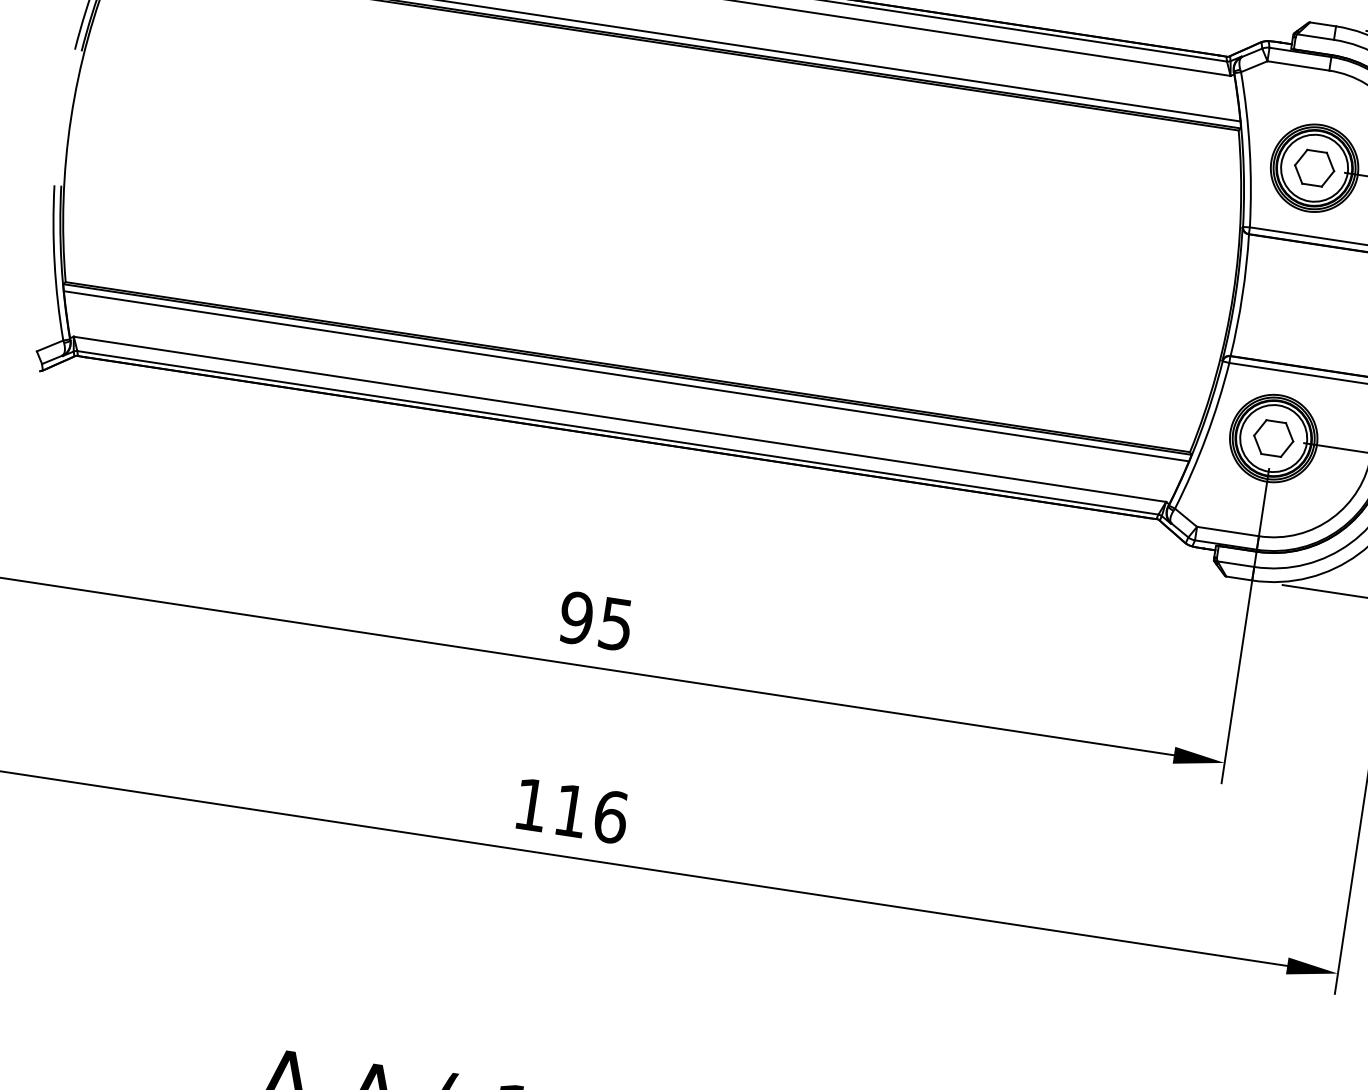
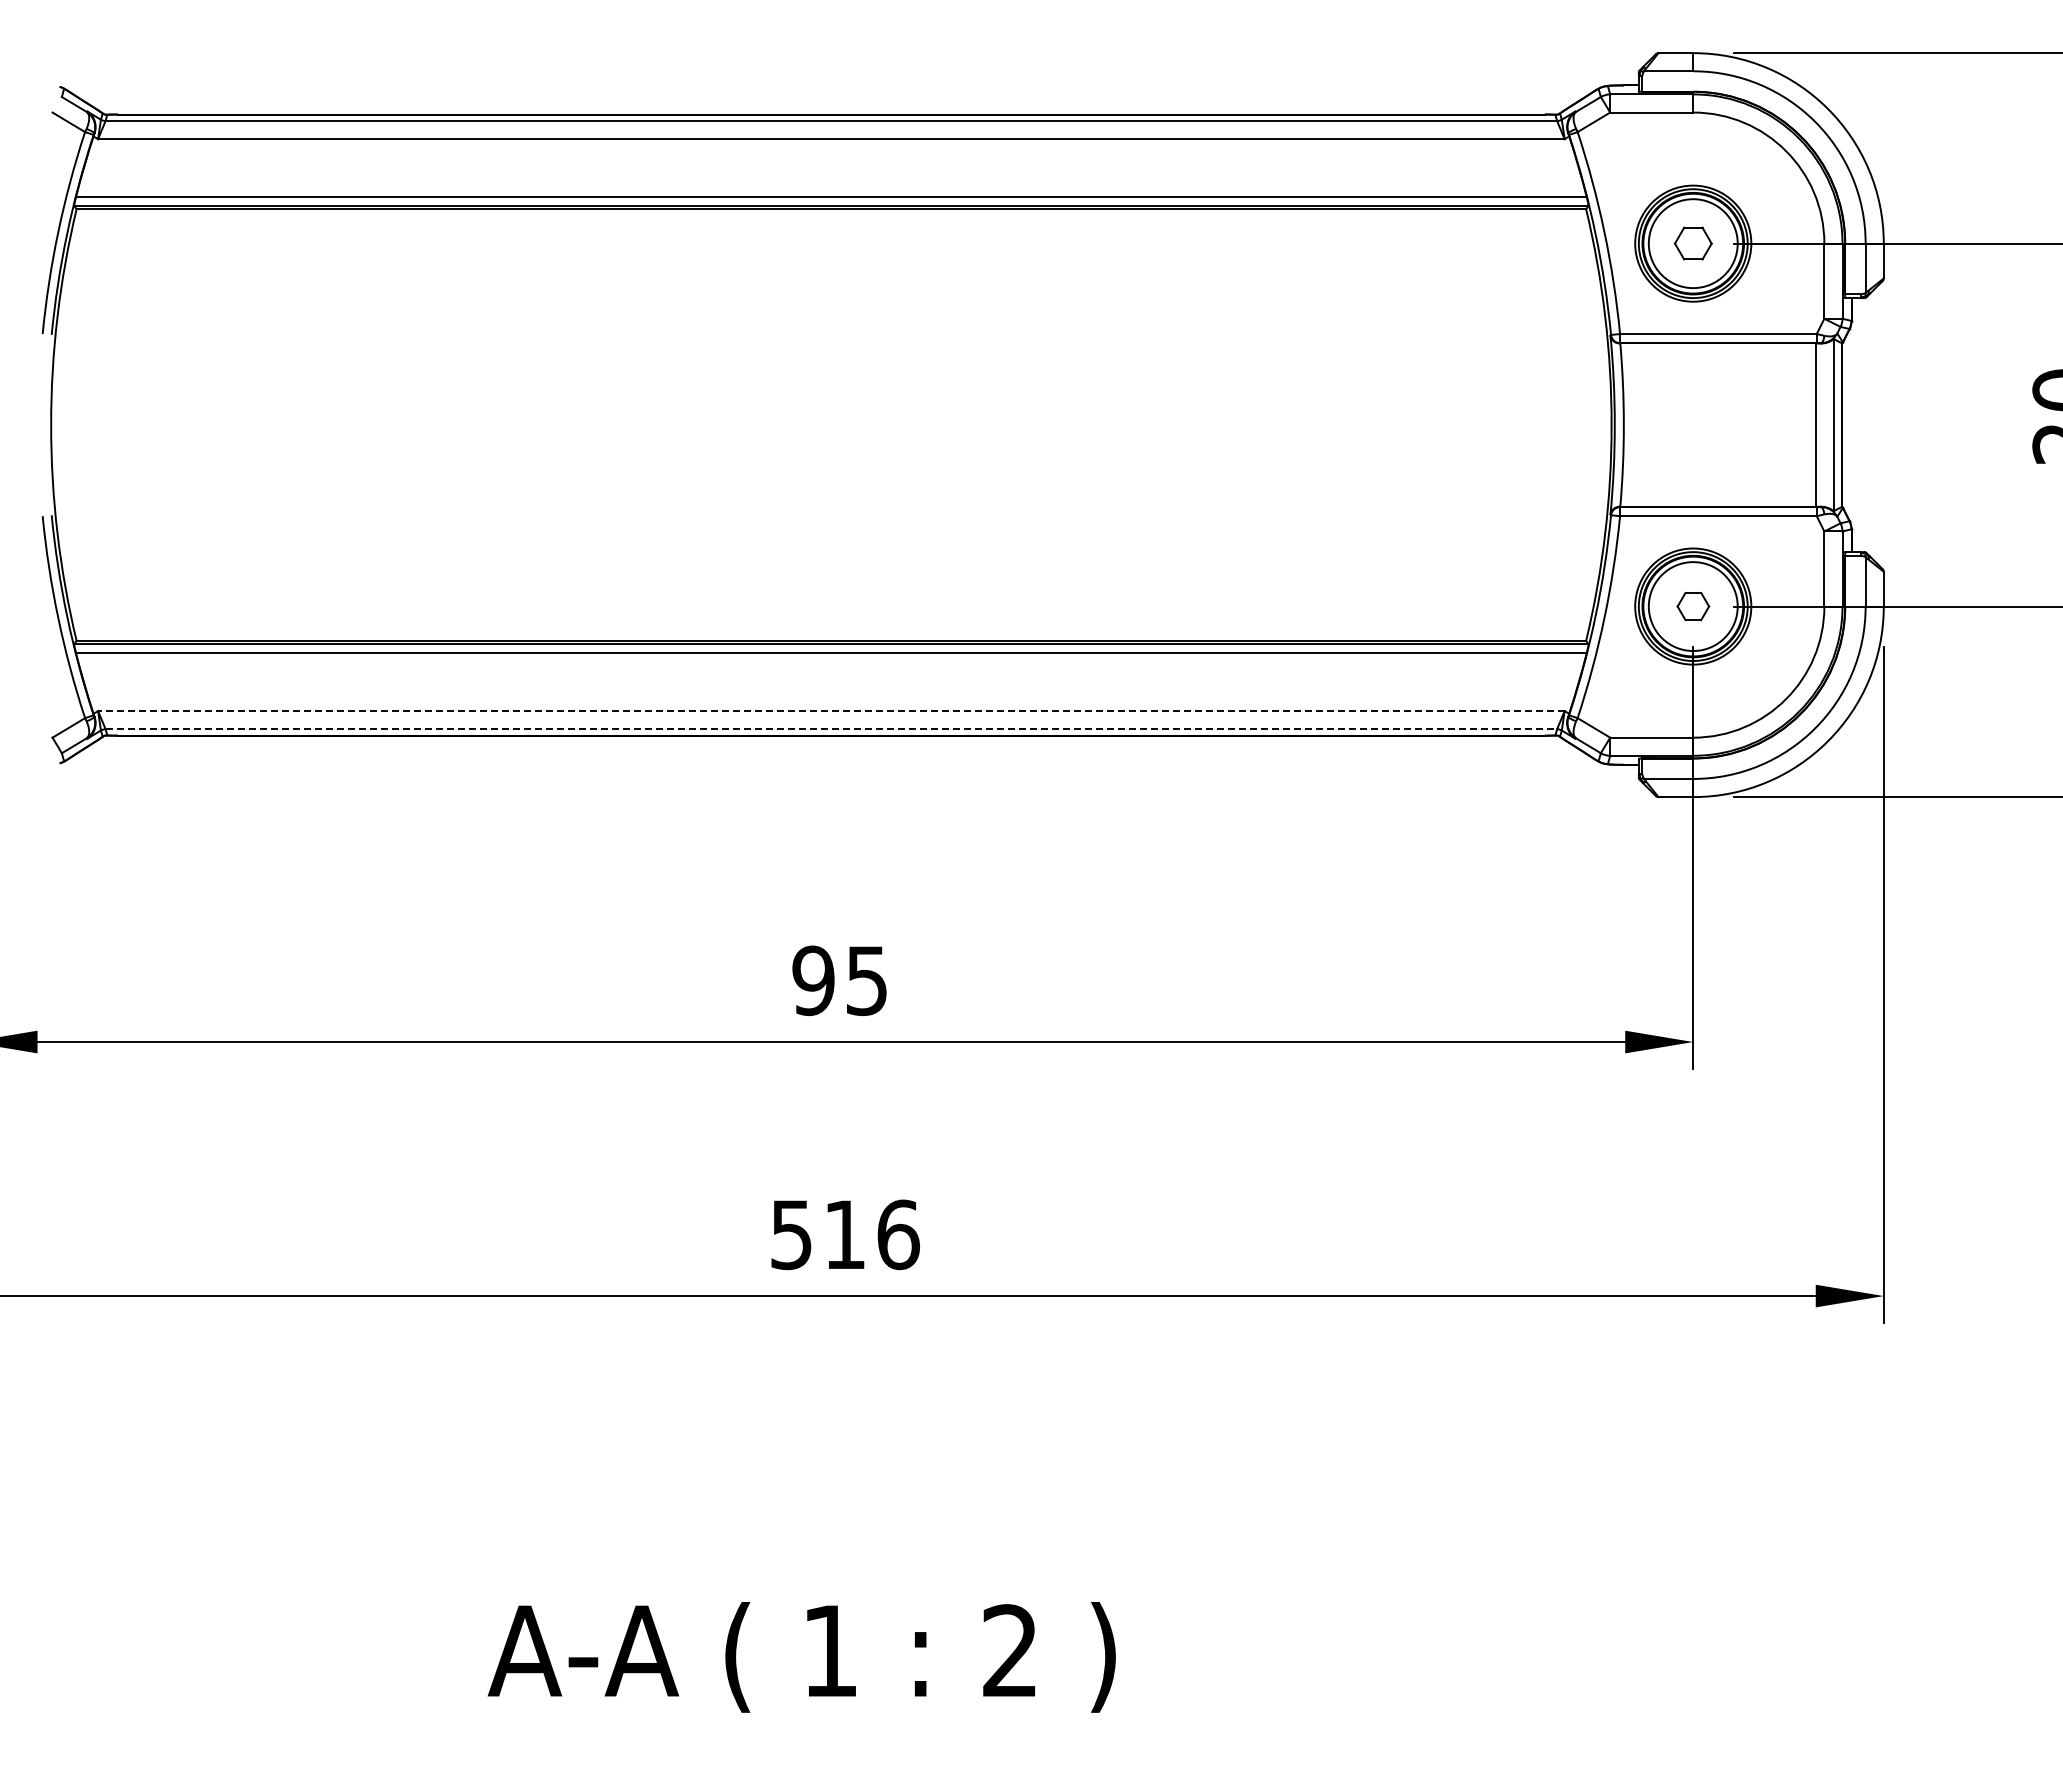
part: (1314, 168) -> (1693, 243), size x0.7
line: (619, 419) -> (830, 711), solid -> dashed
line: (617, 433) -> (831, 729), solid -> dashed
part: (1273, 438) -> (1693, 606), size x0.6
text: (531, 805) -> (791, 1235), 116 -> 516

